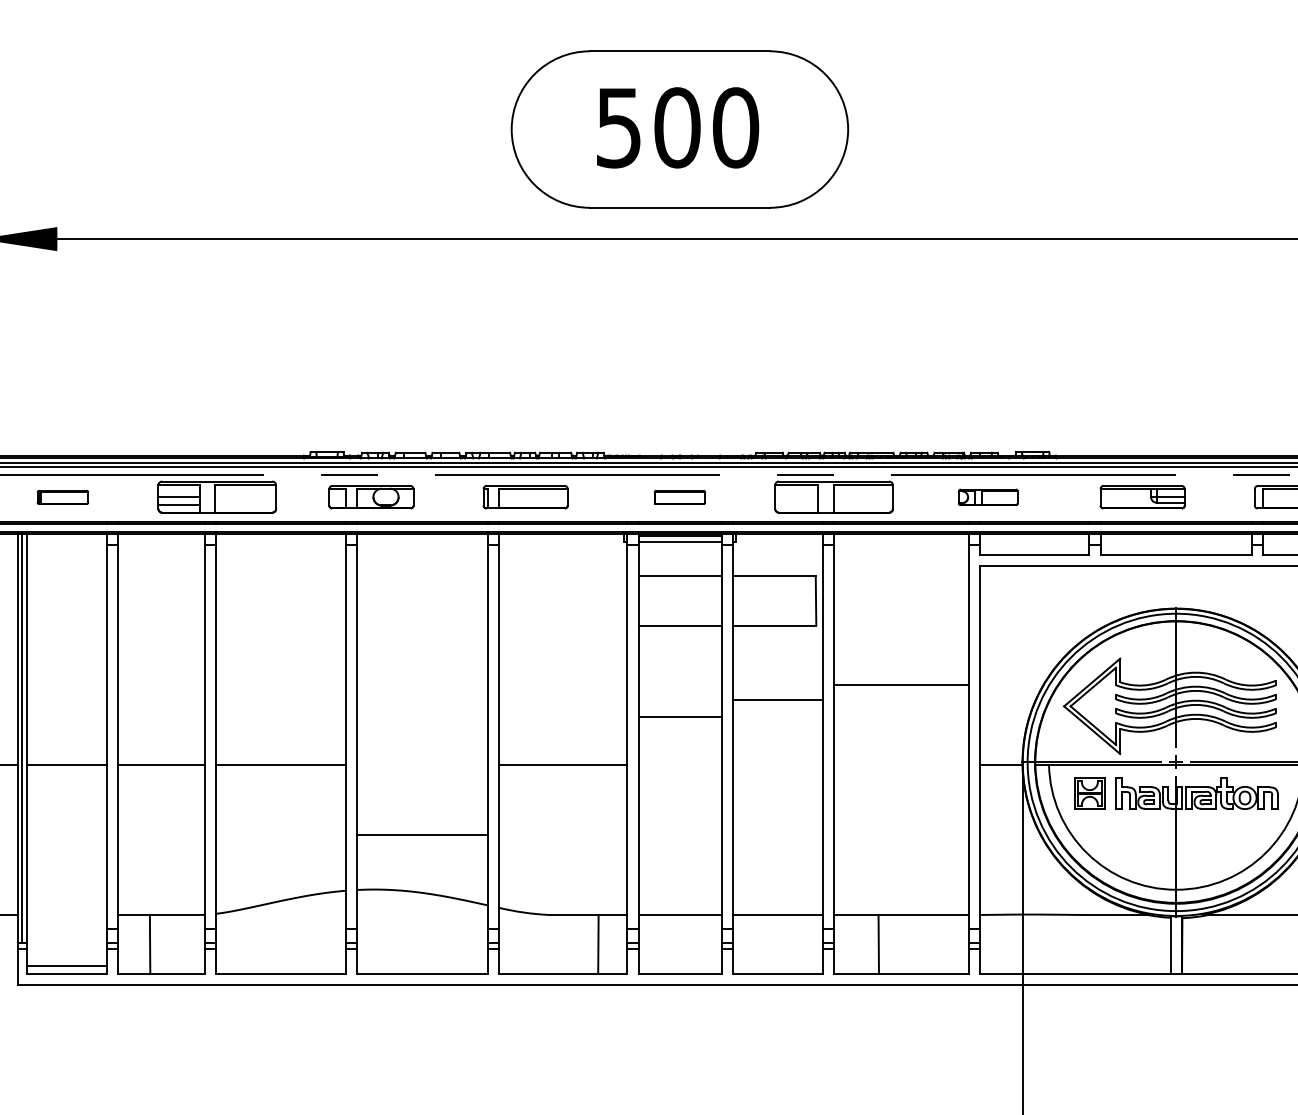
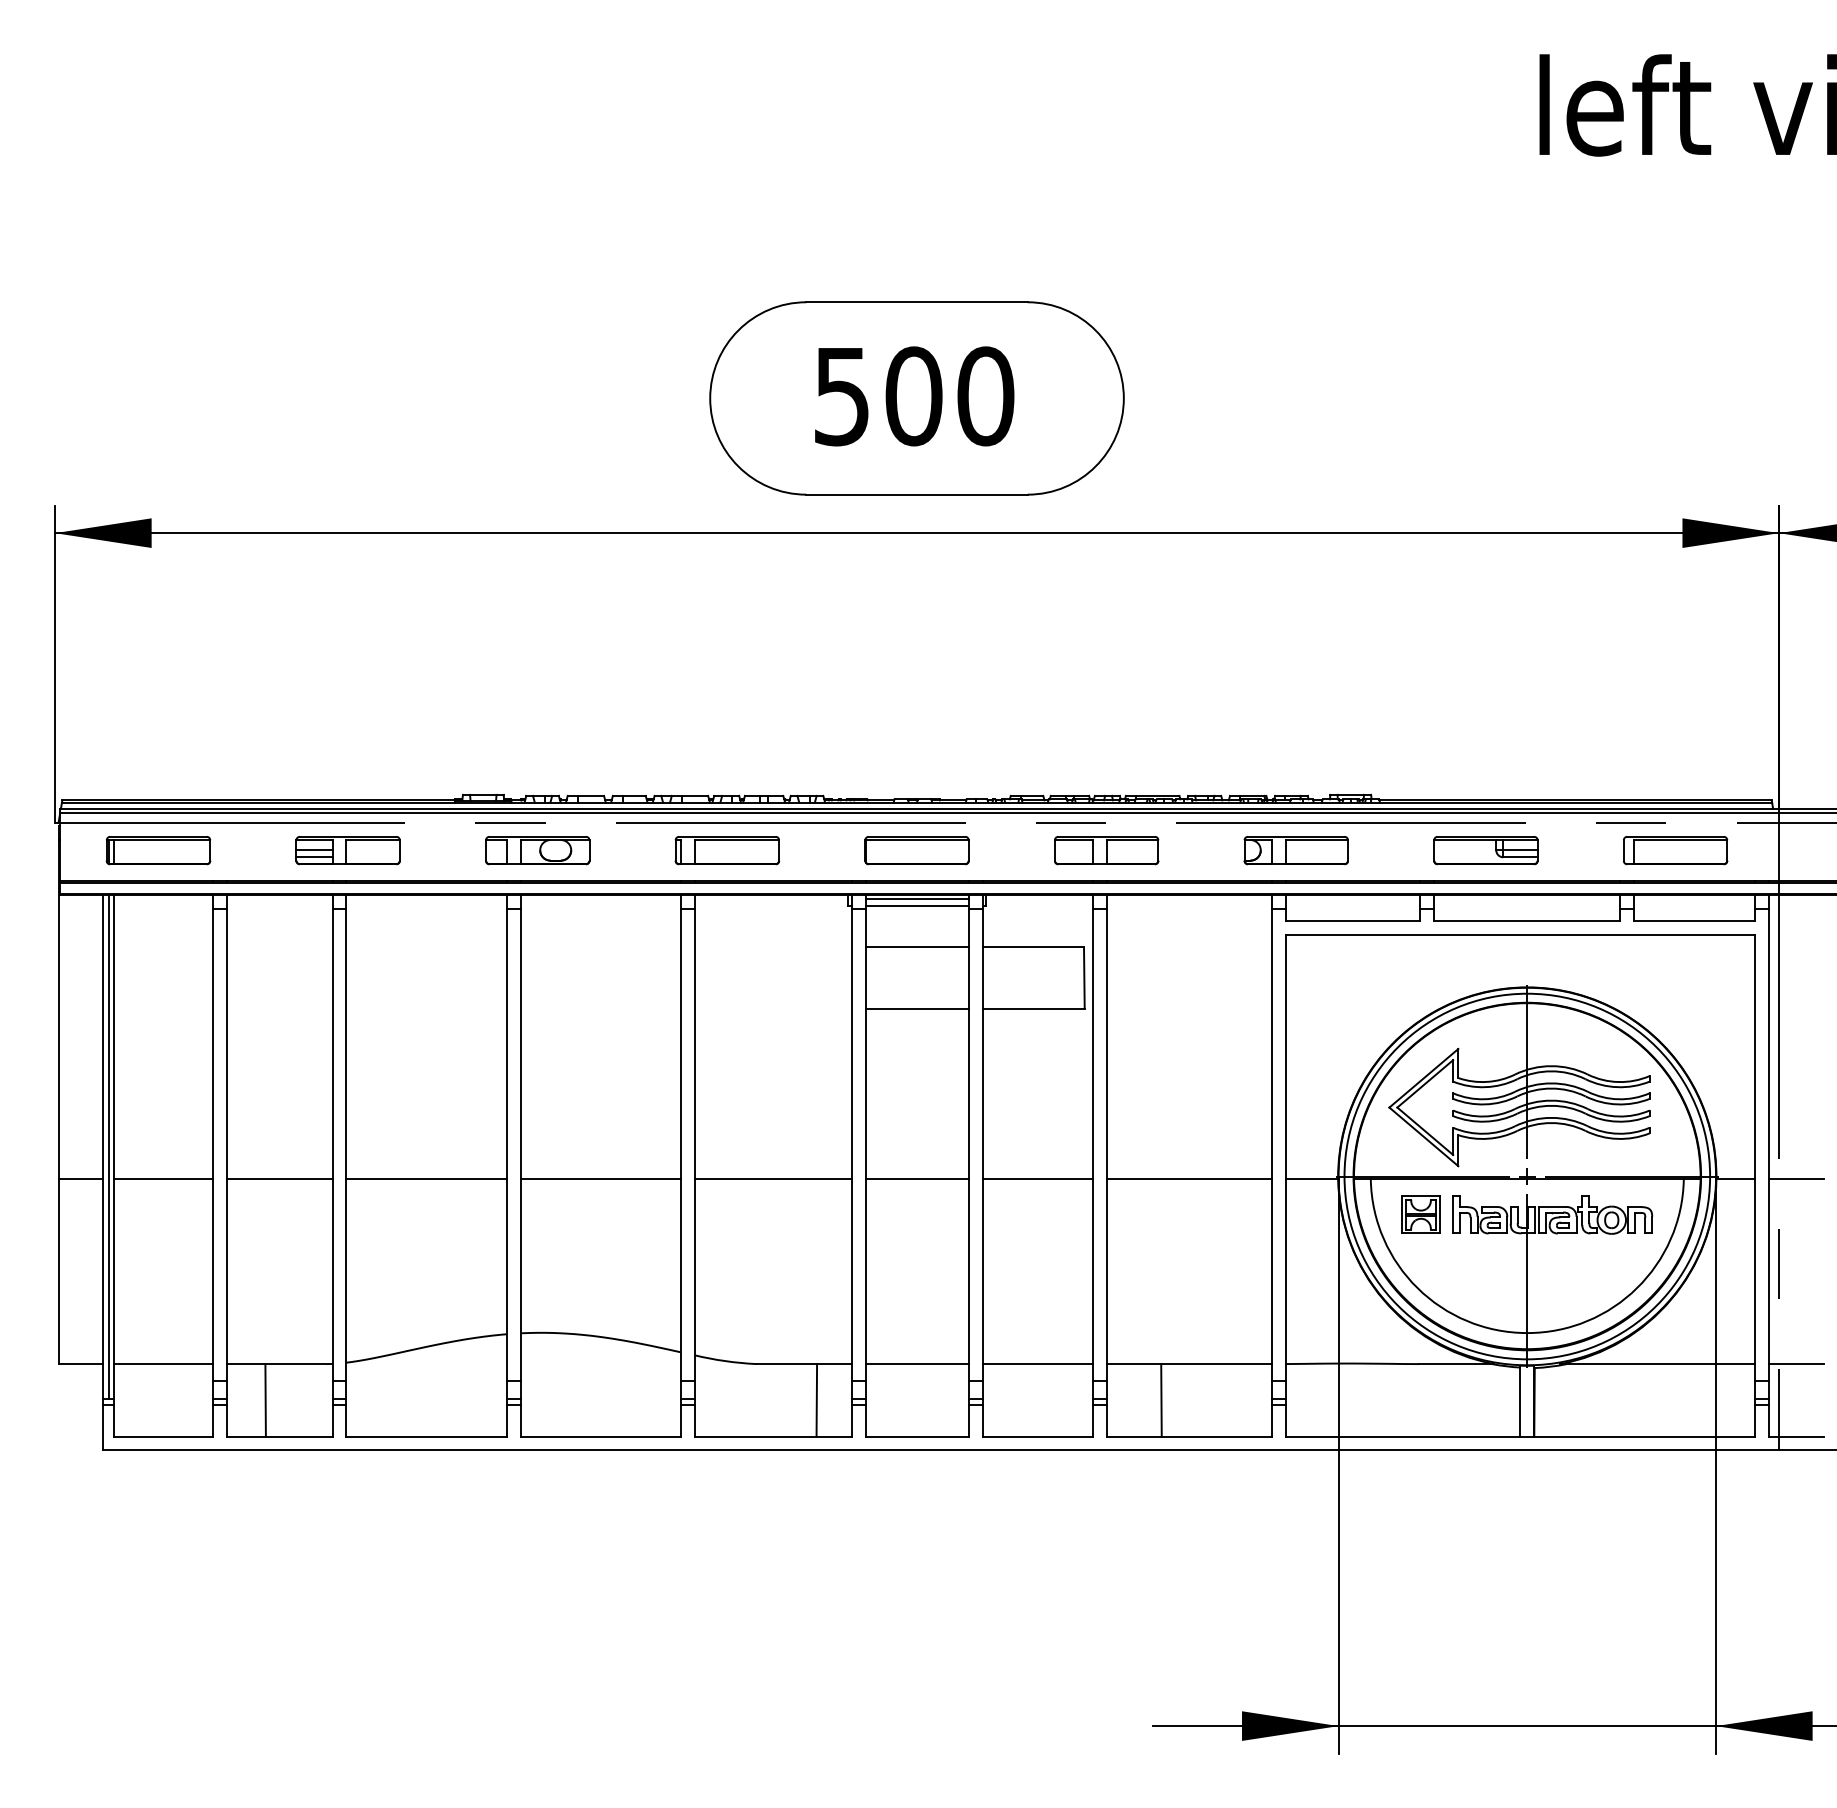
part: (62, 497) -> (158, 850), size x1.67
part: (216, 497) -> (347, 850), size x0.71
part: (679, 497) -> (916, 850), size x1.67
part: (834, 497) -> (1106, 850), size x0.71
part: (987, 497) -> (1295, 850), size x1.43
line: (901, 685) -> (1189, 1179), moved
line: (777, 699) -> (1037, 1179), moved
line: (680, 716) -> (917, 1179), moved
line: (422, 834) -> (600, 1179), moved
line: (66, 966) -> (162, 1364), moved

